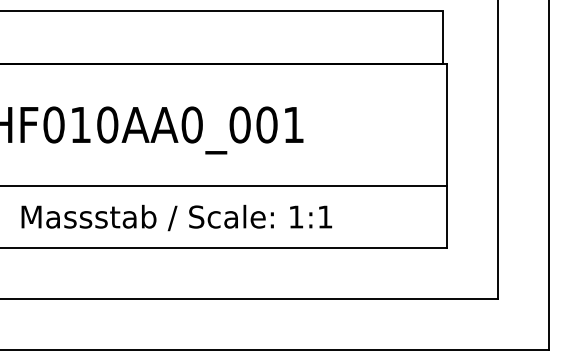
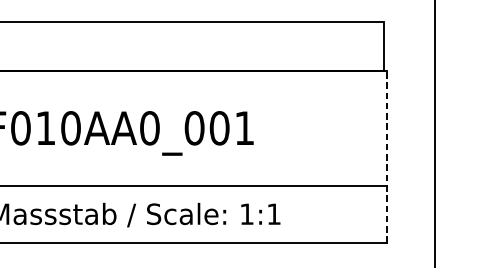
line: (446, 155) -> (387, 156), solid -> dashed

